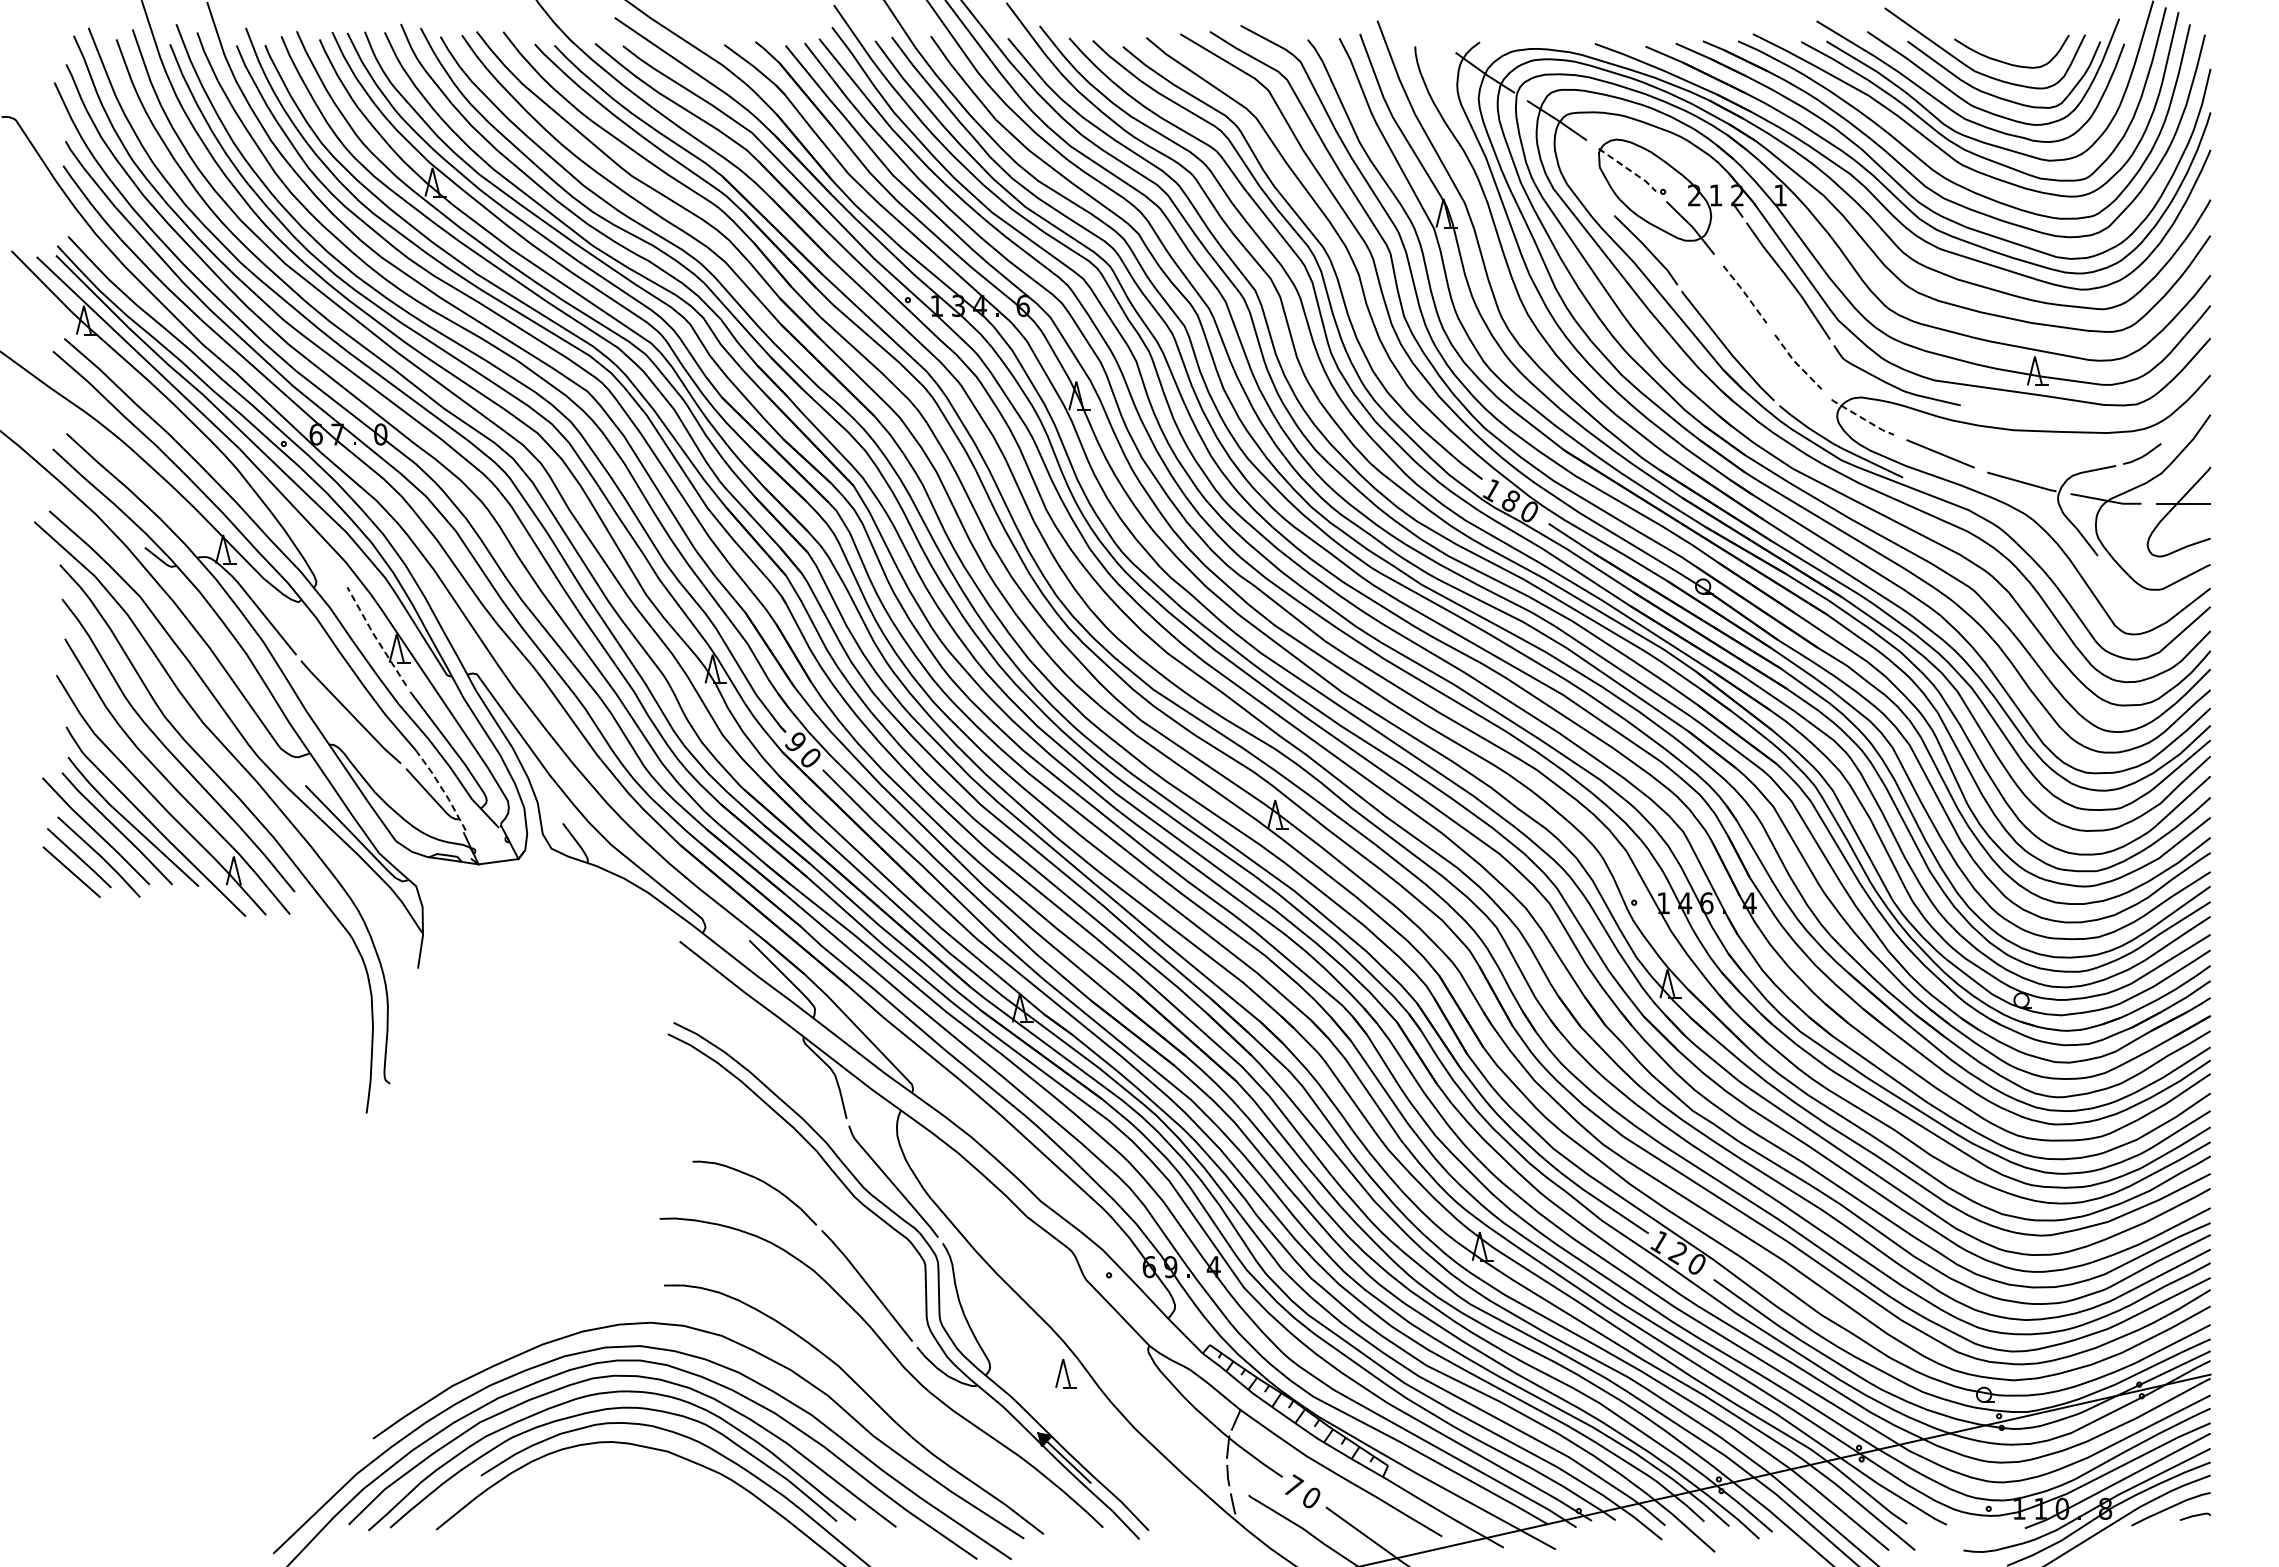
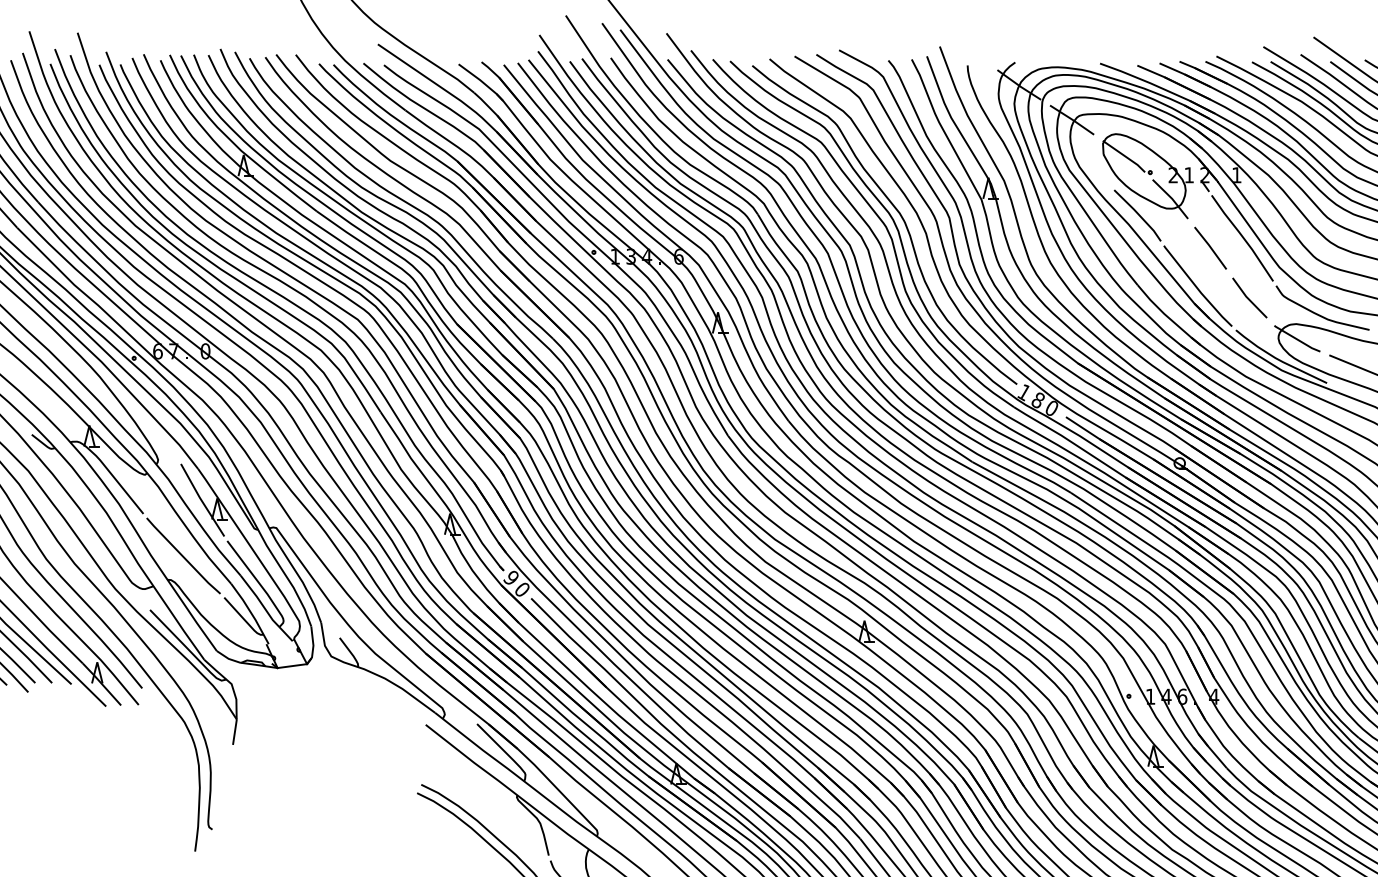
line: (1628, 169) -> (1124, 156), dashed -> solid
line: (1745, 294) -> (1210, 248), dashed -> solid
line: (1796, 363) -> (1248, 299), dashed -> solid
line: (1862, 418) -> (1297, 339), dashed -> solid
line: (375, 636) -> (201, 500), dashed -> solid
line: (442, 790) -> (251, 613), dashed -> solid

